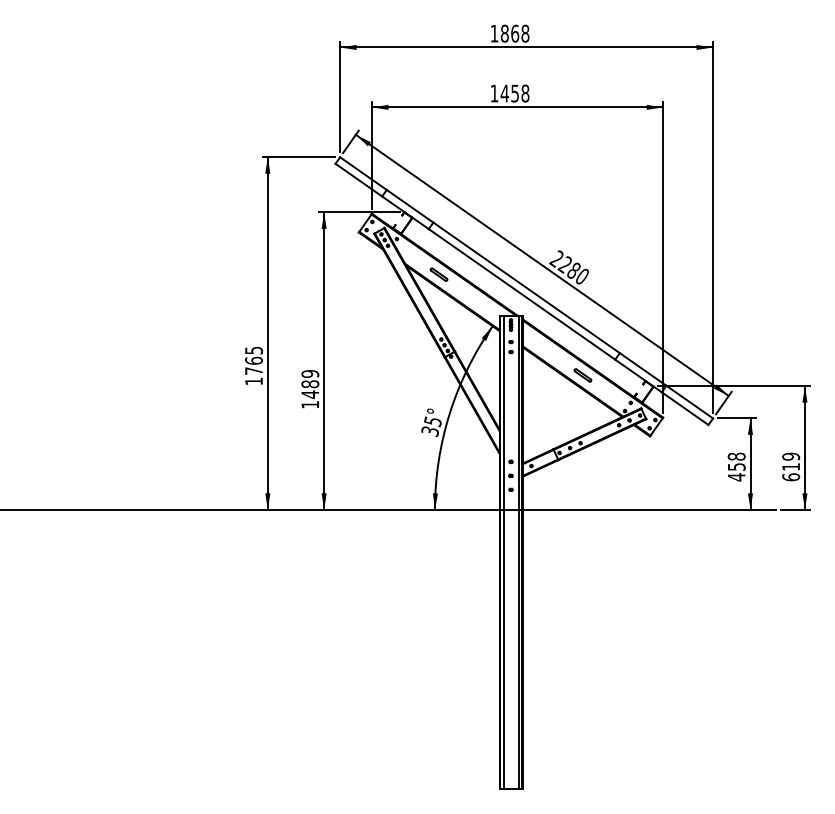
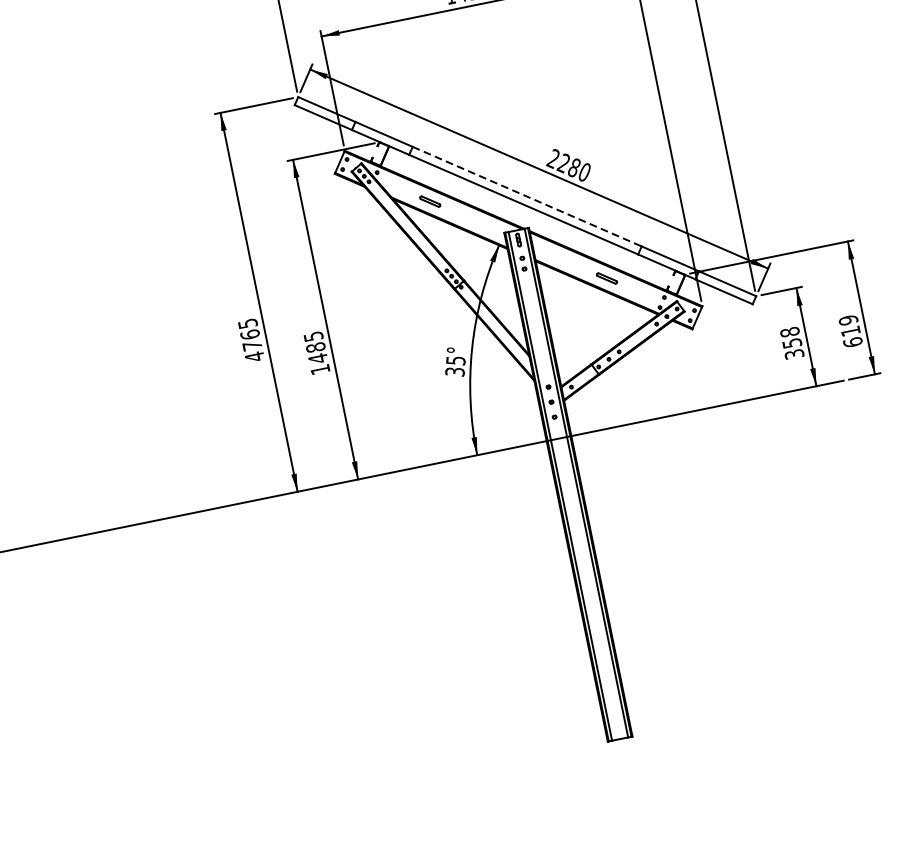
line: (526, 287) -> (527, 196), solid -> dashed
text: (309, 374) -> (312, 337), 1489 -> 1485
text: (253, 381) -> (254, 357), 1765 -> 4765
text: (736, 477) -> (794, 354), 458 -> 358

